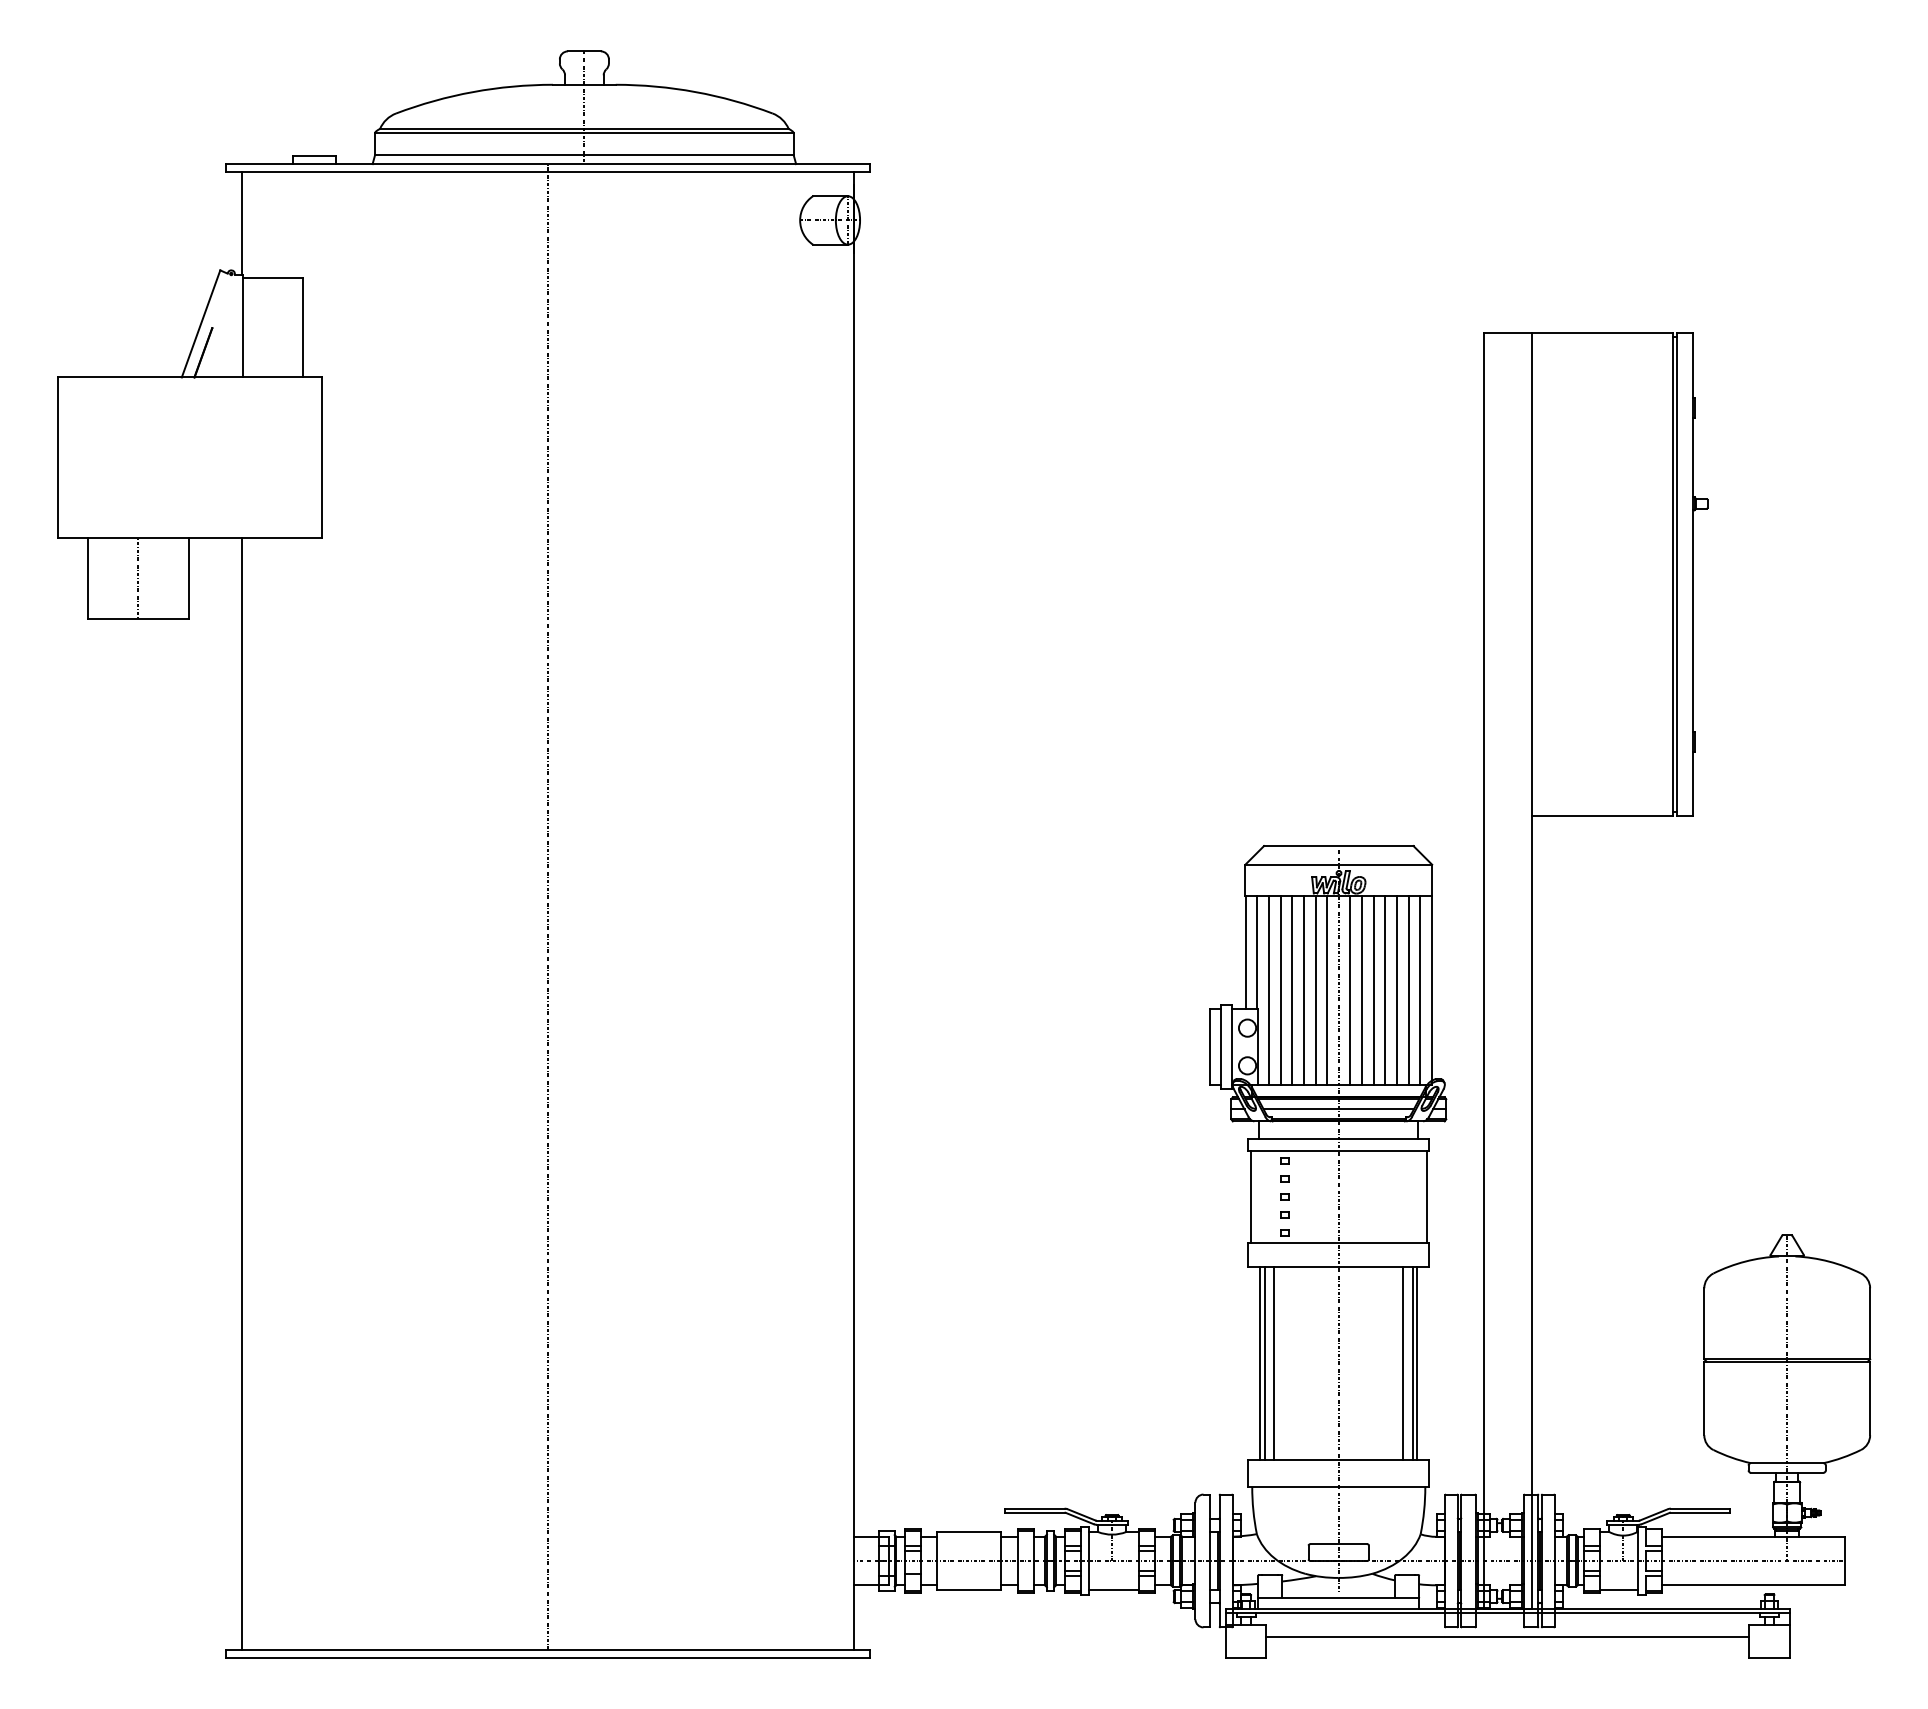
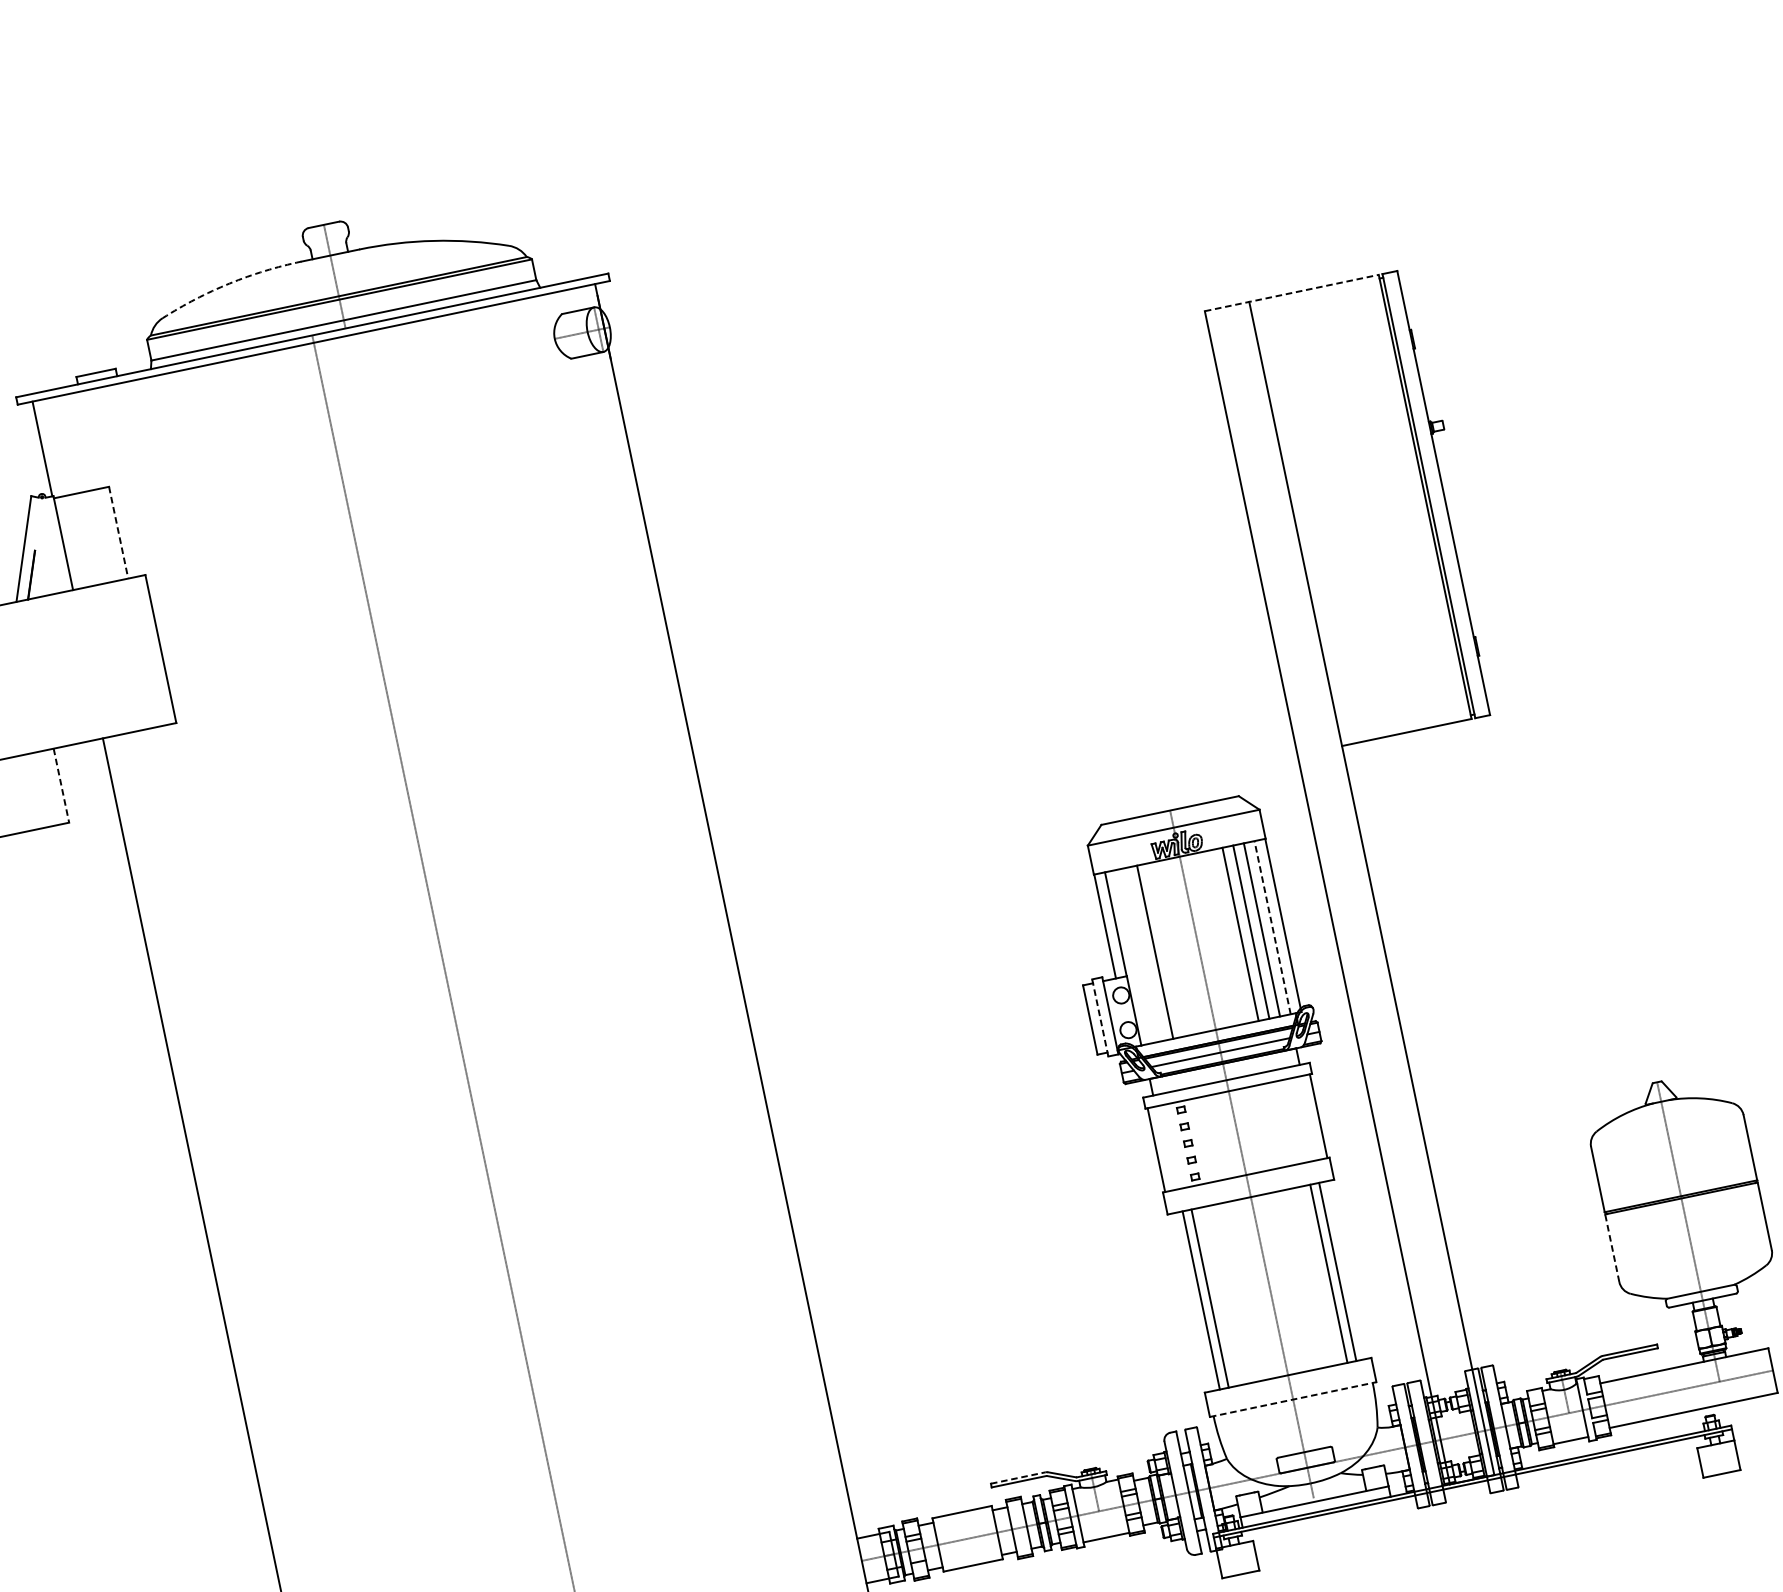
arc: (473, 92) -> (229, 283), solid -> dashed
line: (303, 327) -> (118, 532), solid -> dashed
line: (1578, 333) -> (1292, 293), solid -> dashed
line: (138, 578) -> (15, 795), removed
line: (188, 579) -> (61, 786), solid -> dashed
line: (1420, 989) -> (1272, 926), solid -> dashed
line: (1269, 990) -> (1134, 956), removed
line: (1280, 990) -> (1144, 954), removed
line: (1303, 990) -> (1165, 950), removed
line: (1315, 990) -> (1176, 947), removed
line: (1327, 990) -> (1187, 945), removed
line: (1350, 990) -> (1208, 941), removed
line: (1362, 990) -> (1219, 938), removed
line: (1373, 990) -> (1229, 936), removed
line: (1220, 1047) -> (1100, 1018), solid -> dashed
line: (1260, 1363) -> (1197, 1301), removed
line: (1417, 1363) -> (1341, 1271), removed
line: (1704, 1398) -> (1612, 1248), solid -> dashed
line: (1338, 1486) -> (1292, 1399), solid -> dashed
line: (1035, 1508) -> (1018, 1477), solid -> dashed
line: (1507, 1637) -> (1477, 1505), removed

